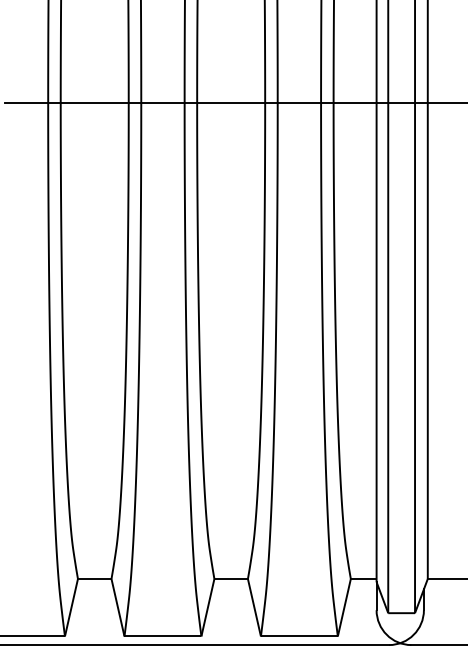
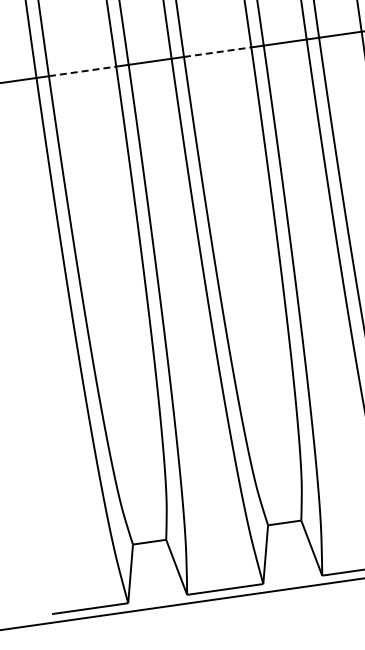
line: (95, 103) -> (83, 71), solid -> dashed
line: (231, 103) -> (218, 52), solid -> dashed

